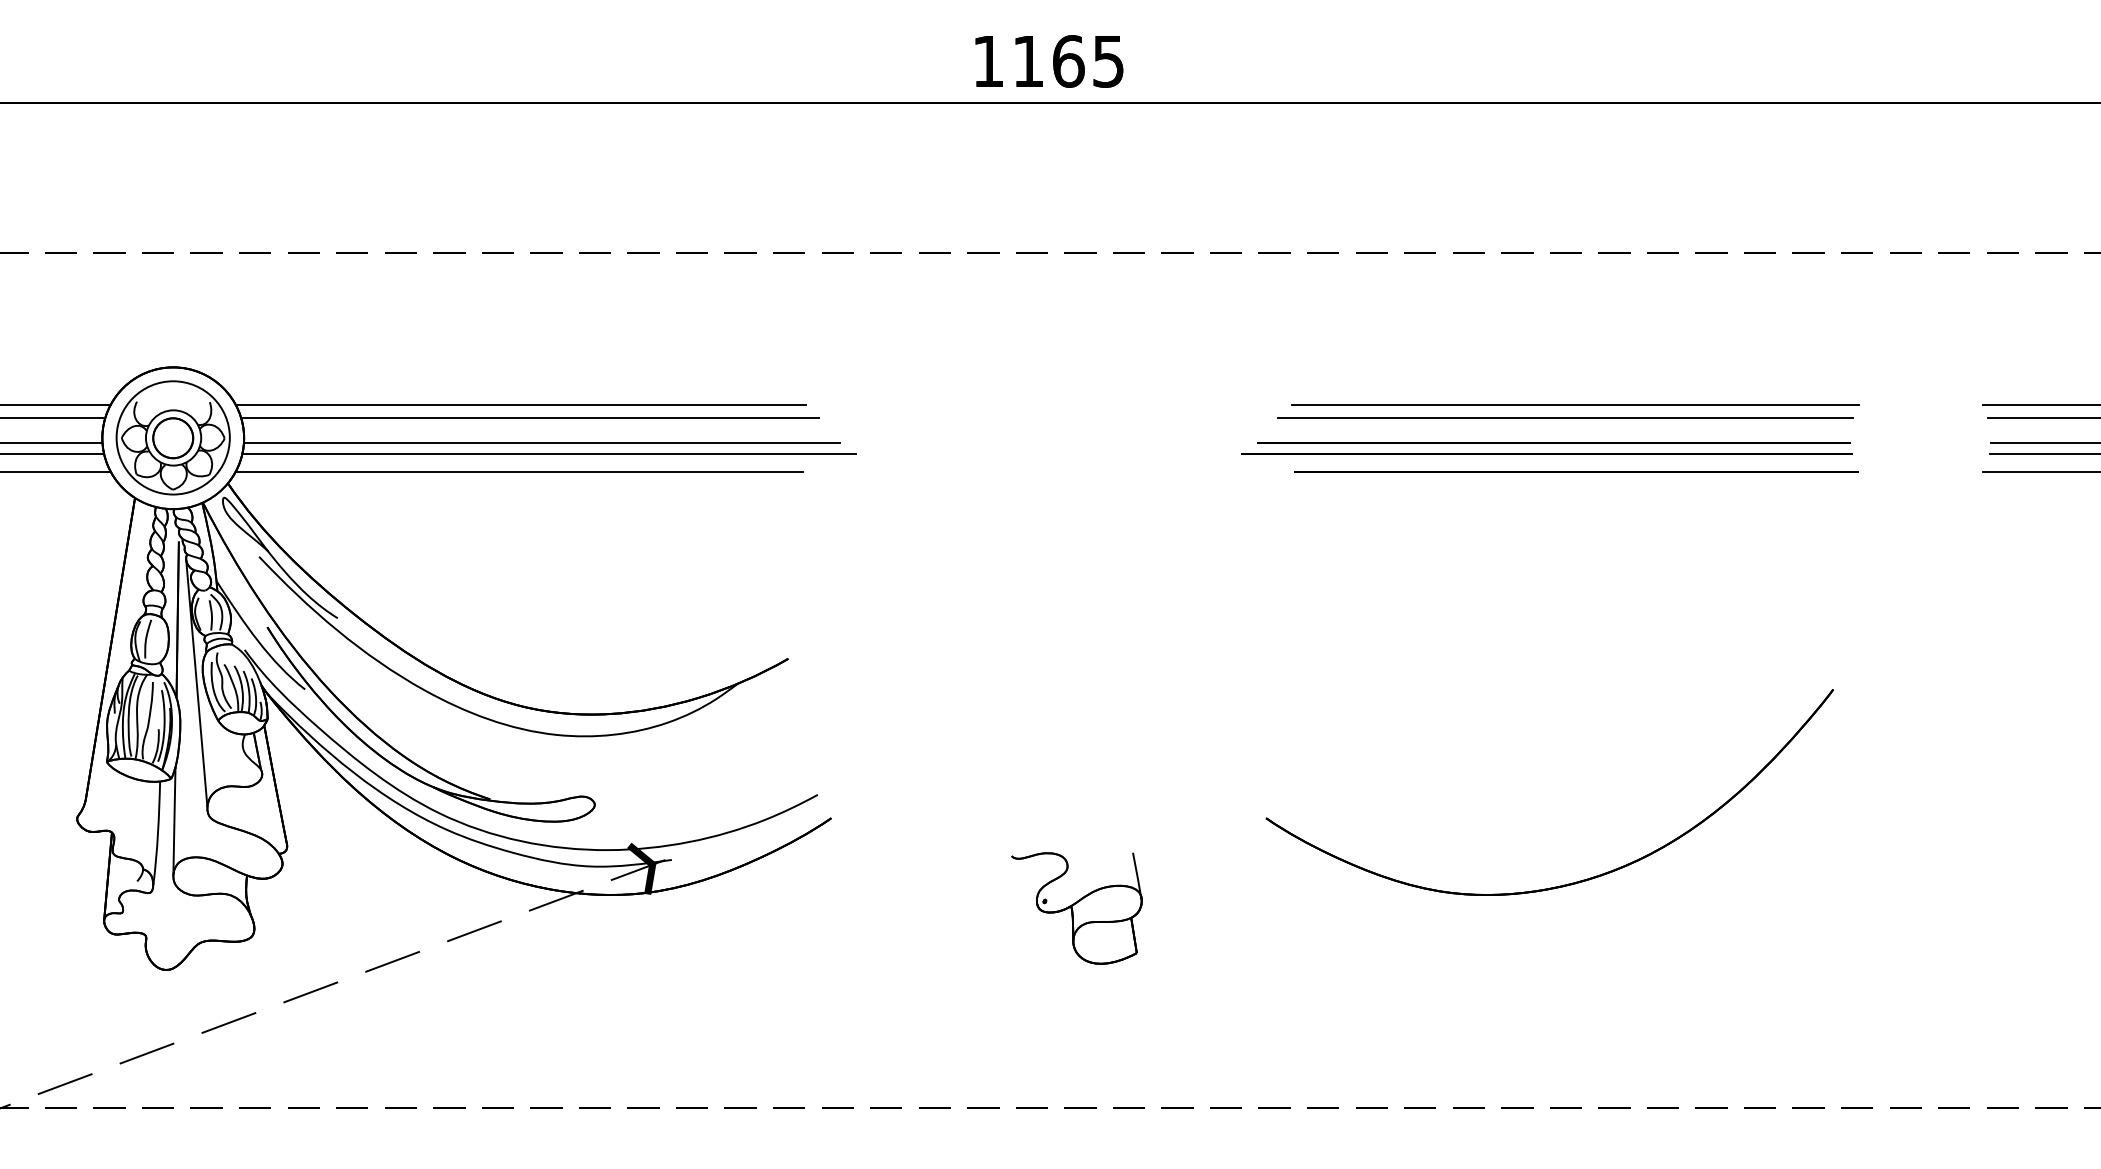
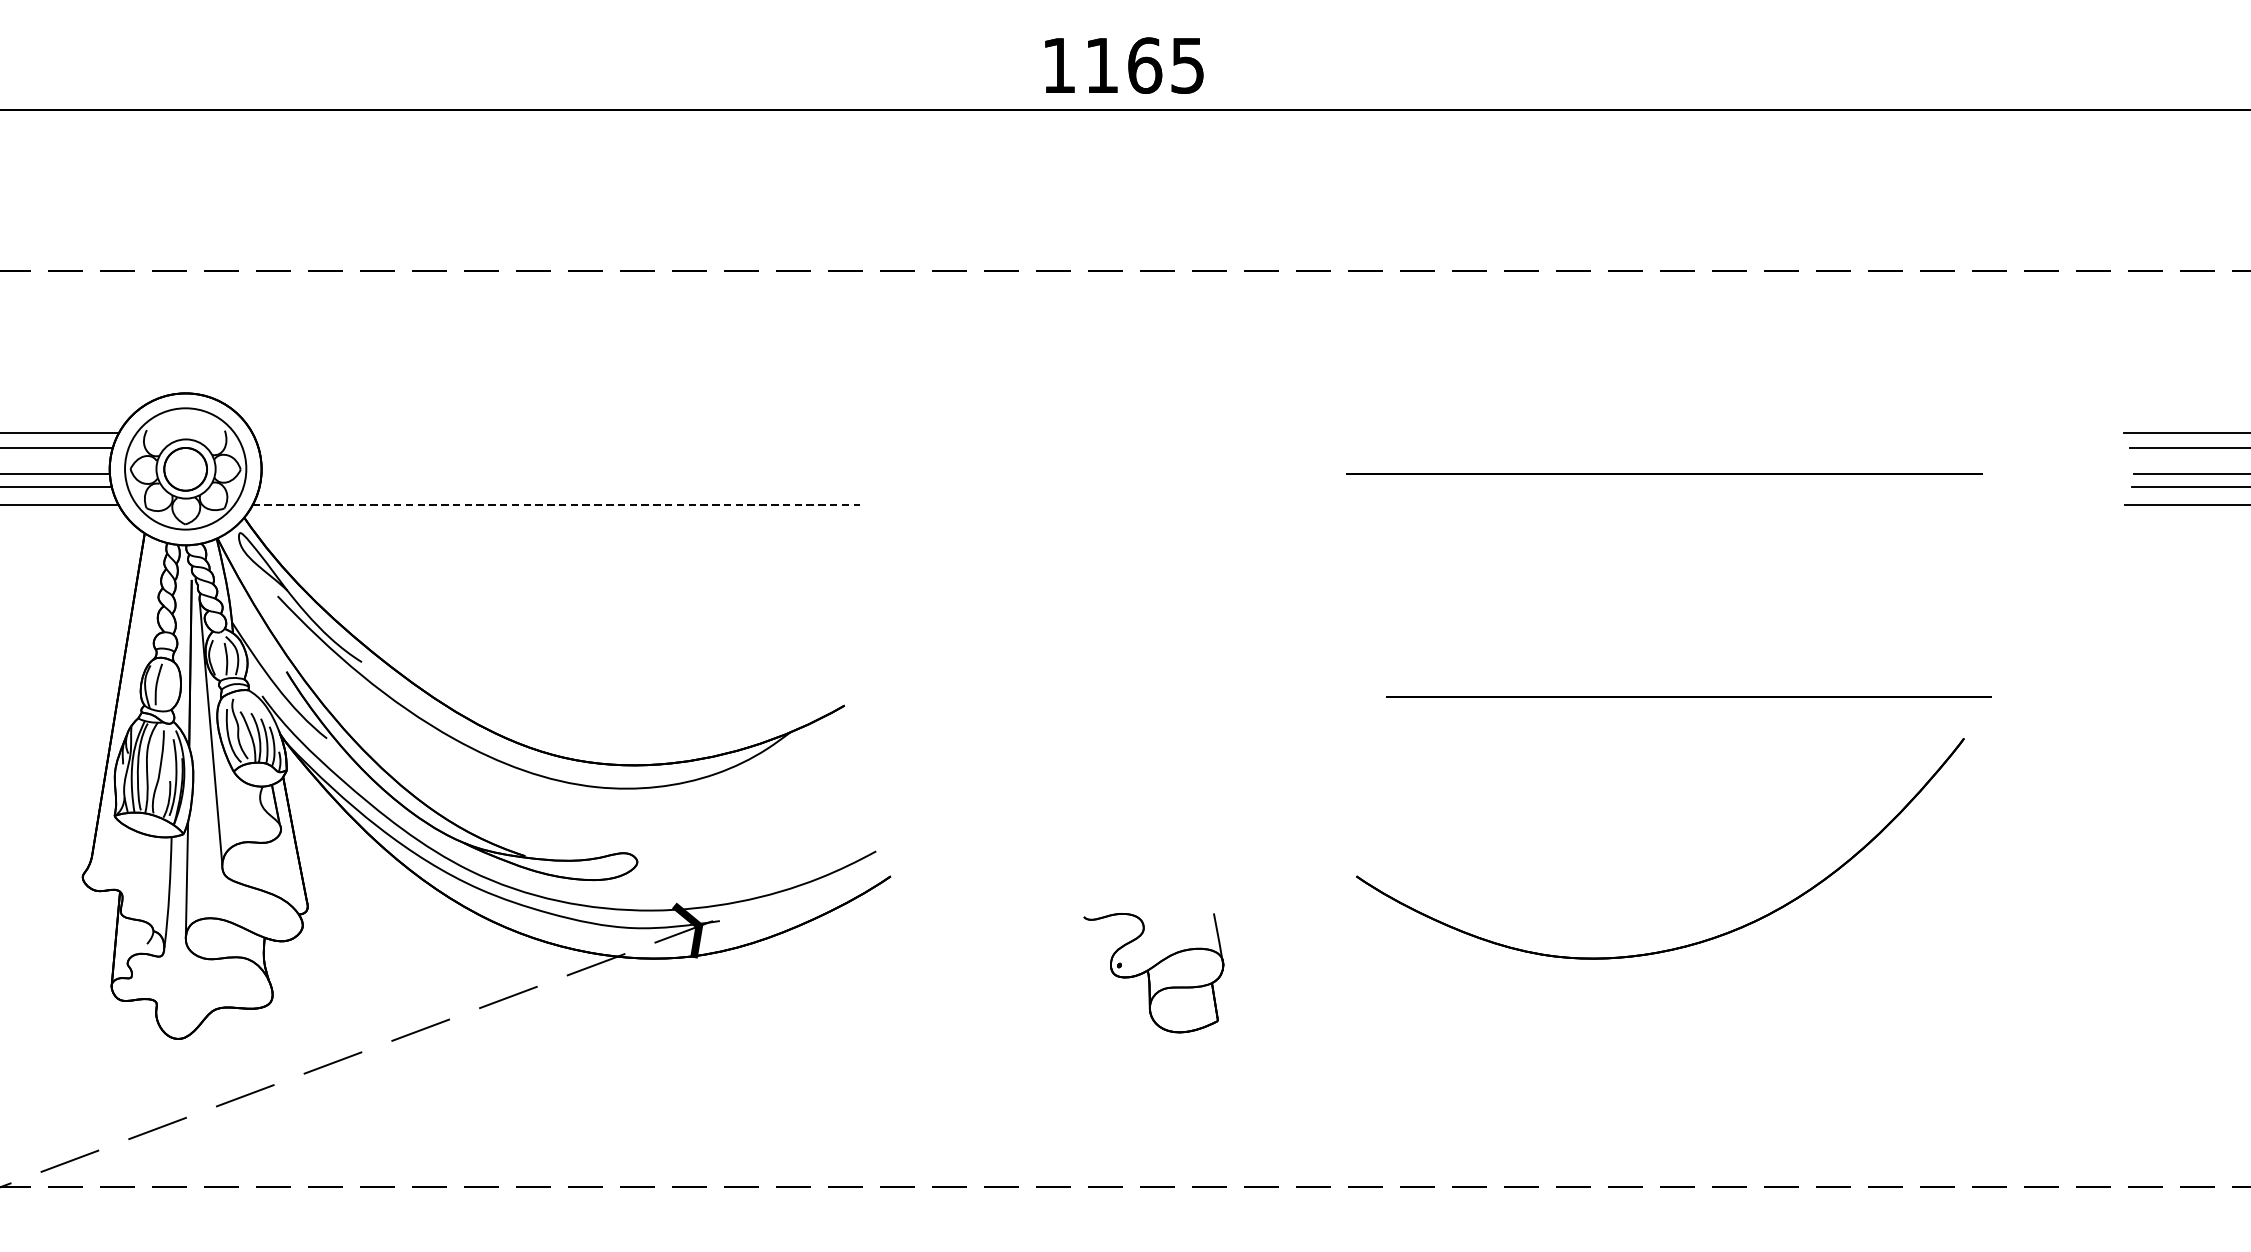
line: (520, 404) -> (557, 433), removed
line: (1575, 404) -> (1687, 433), removed
line: (530, 417) -> (568, 447), removed
line: (1565, 417) -> (1677, 447), removed
line: (541, 442) -> (580, 473), removed
line: (1546, 453) -> (1656, 485), removed
line: (548, 454) -> (587, 486), removed
line: (519, 471) -> (556, 504), solid -> dashed
line: (1576, 471) -> (1689, 696), moved

